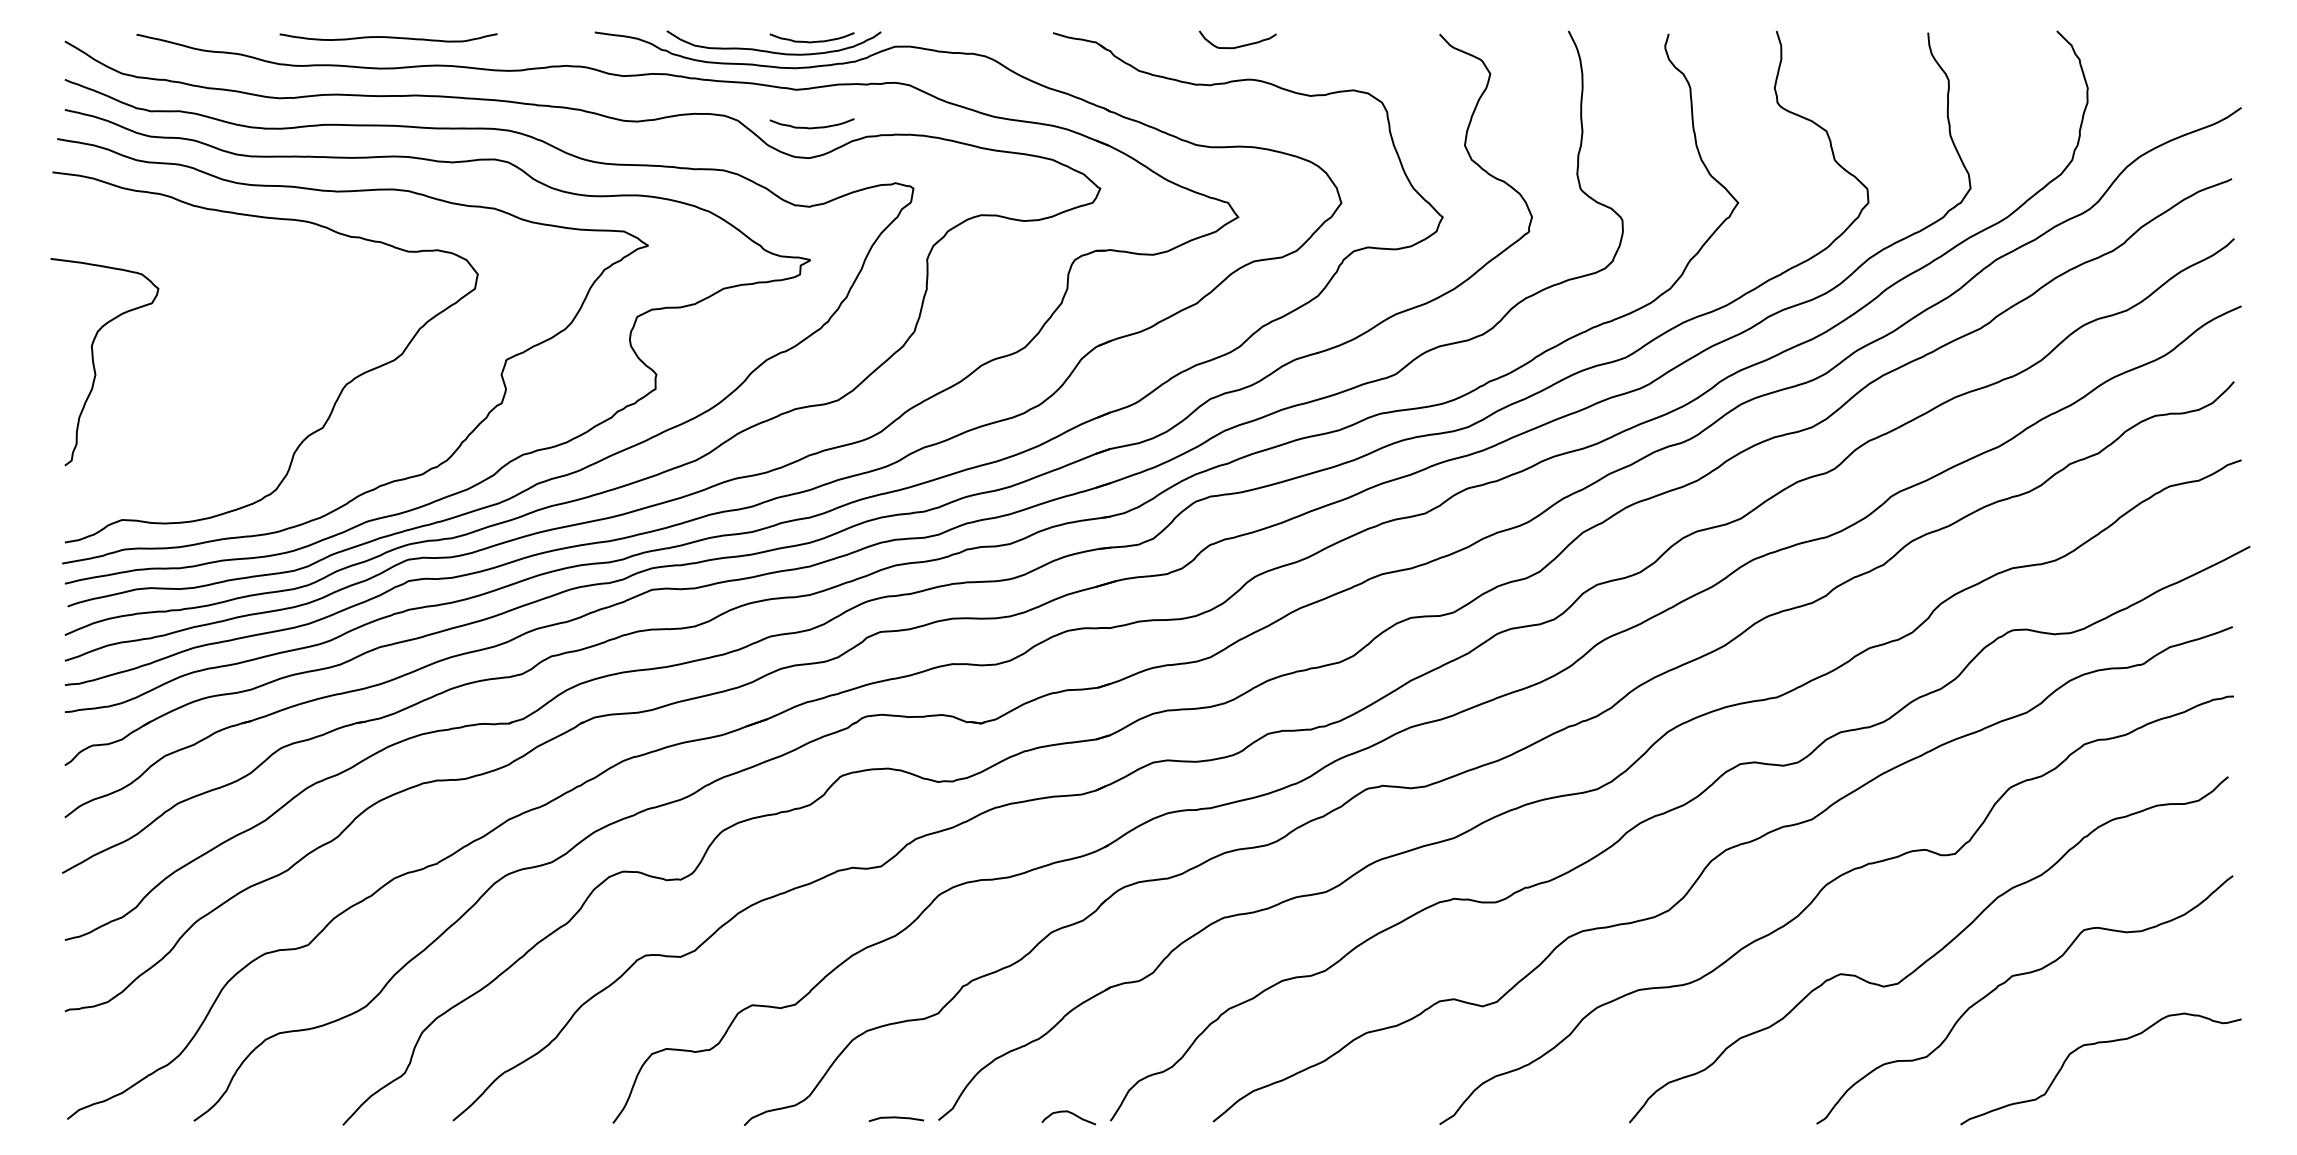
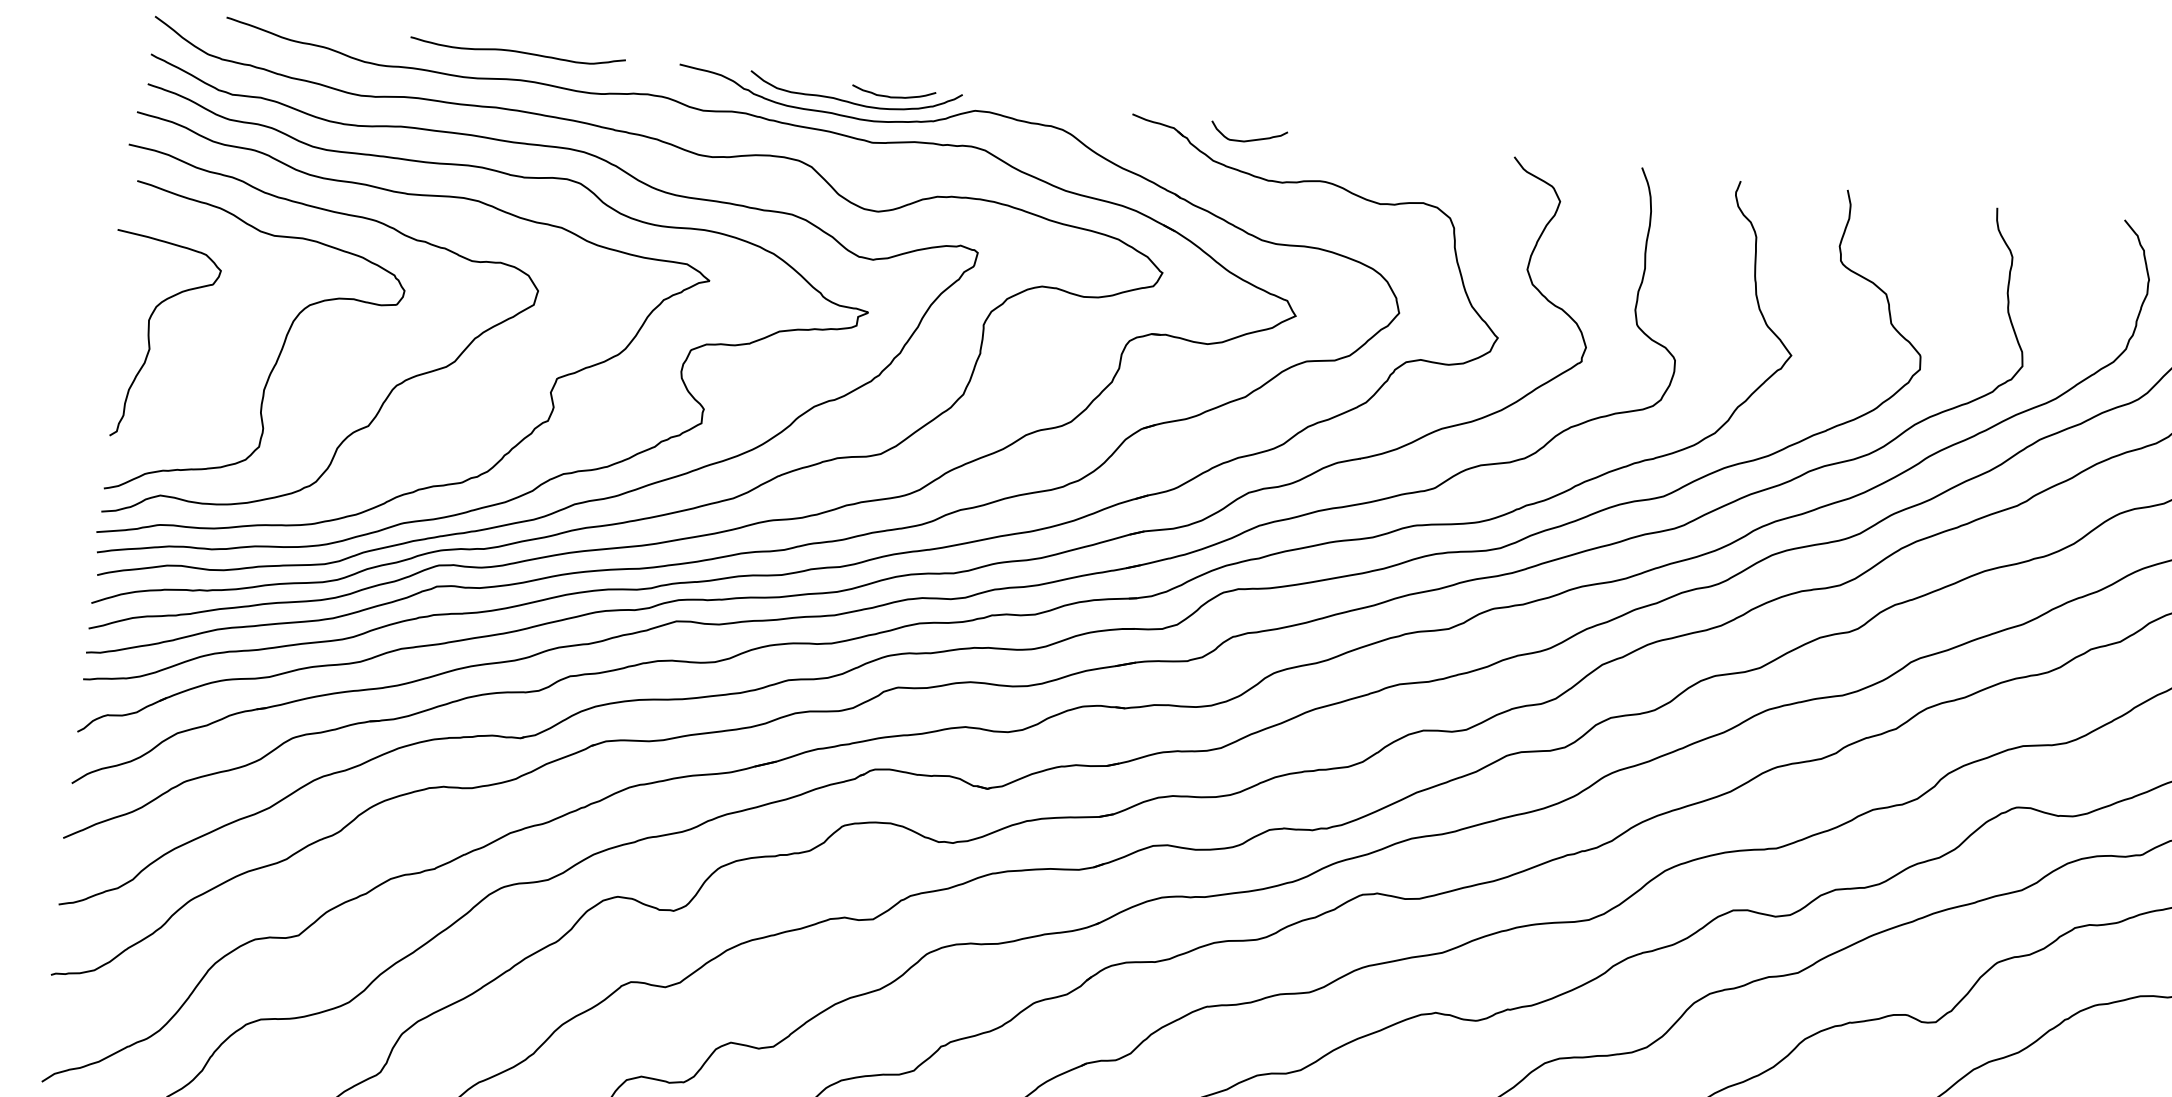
curve: (388, 37) -> (517, 51), moved
curve: (1239, 45) -> (1250, 139), moved
curve: (811, 127) -> (883, 181), removed
curve: (224, 368) -> (277, 356), added

